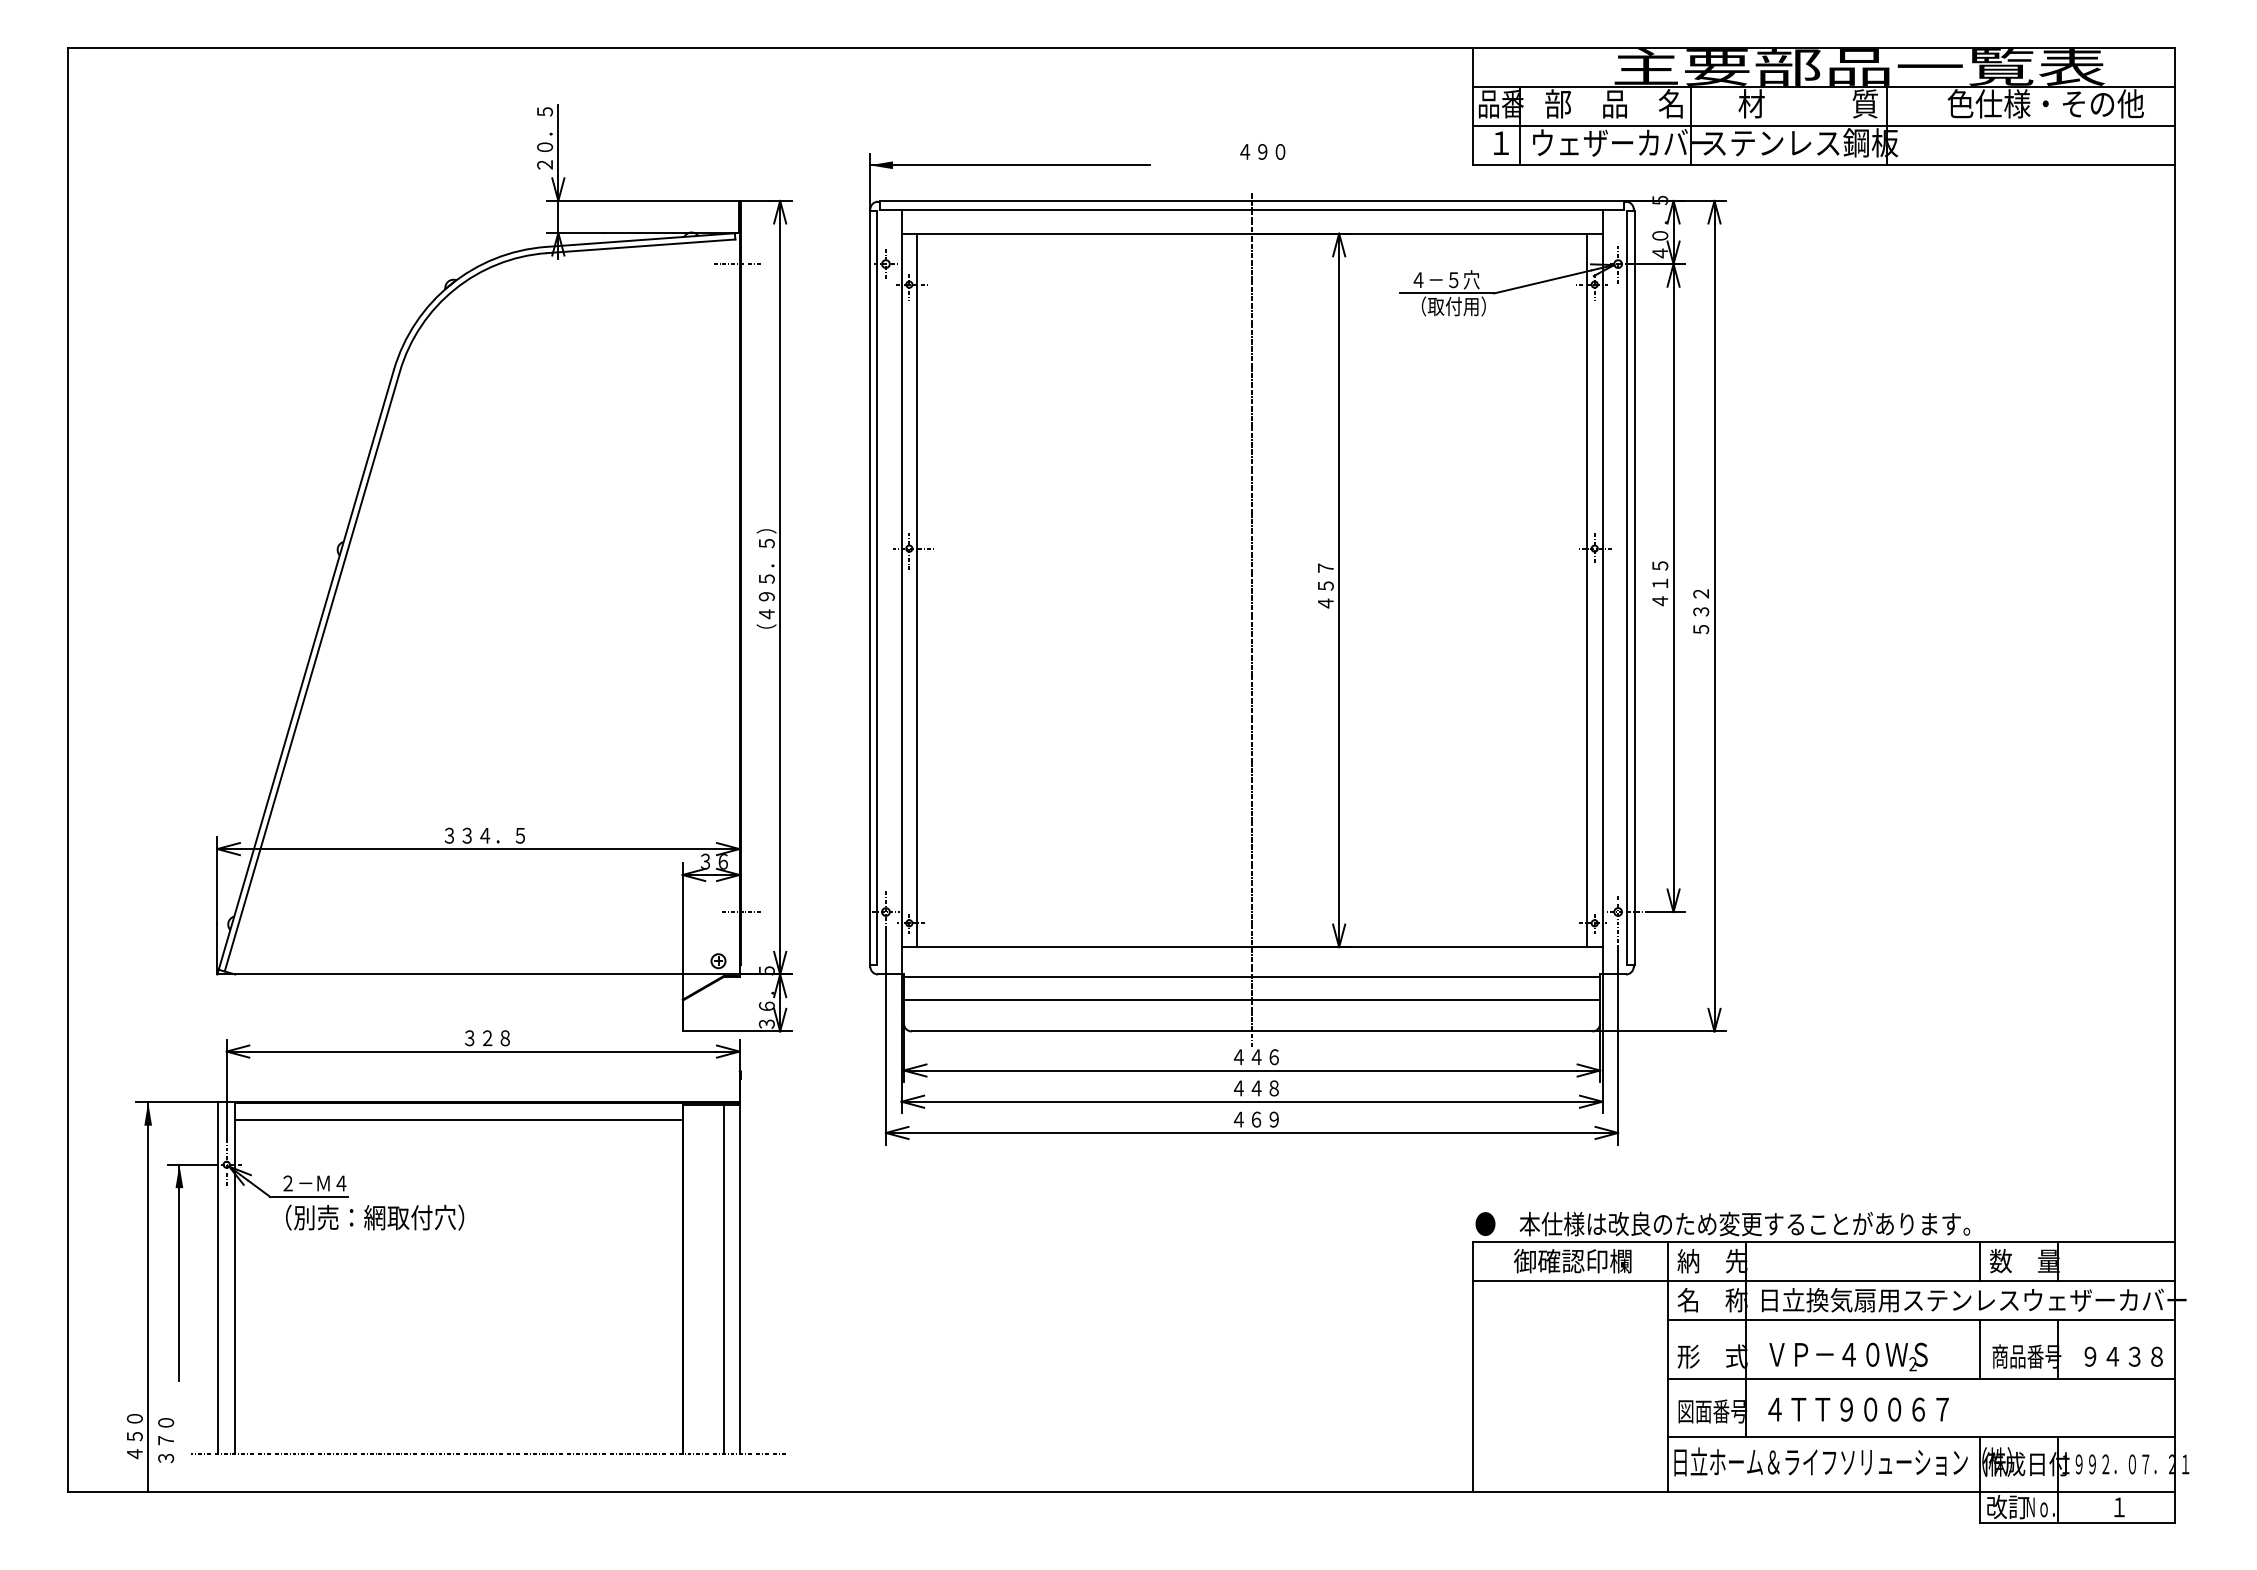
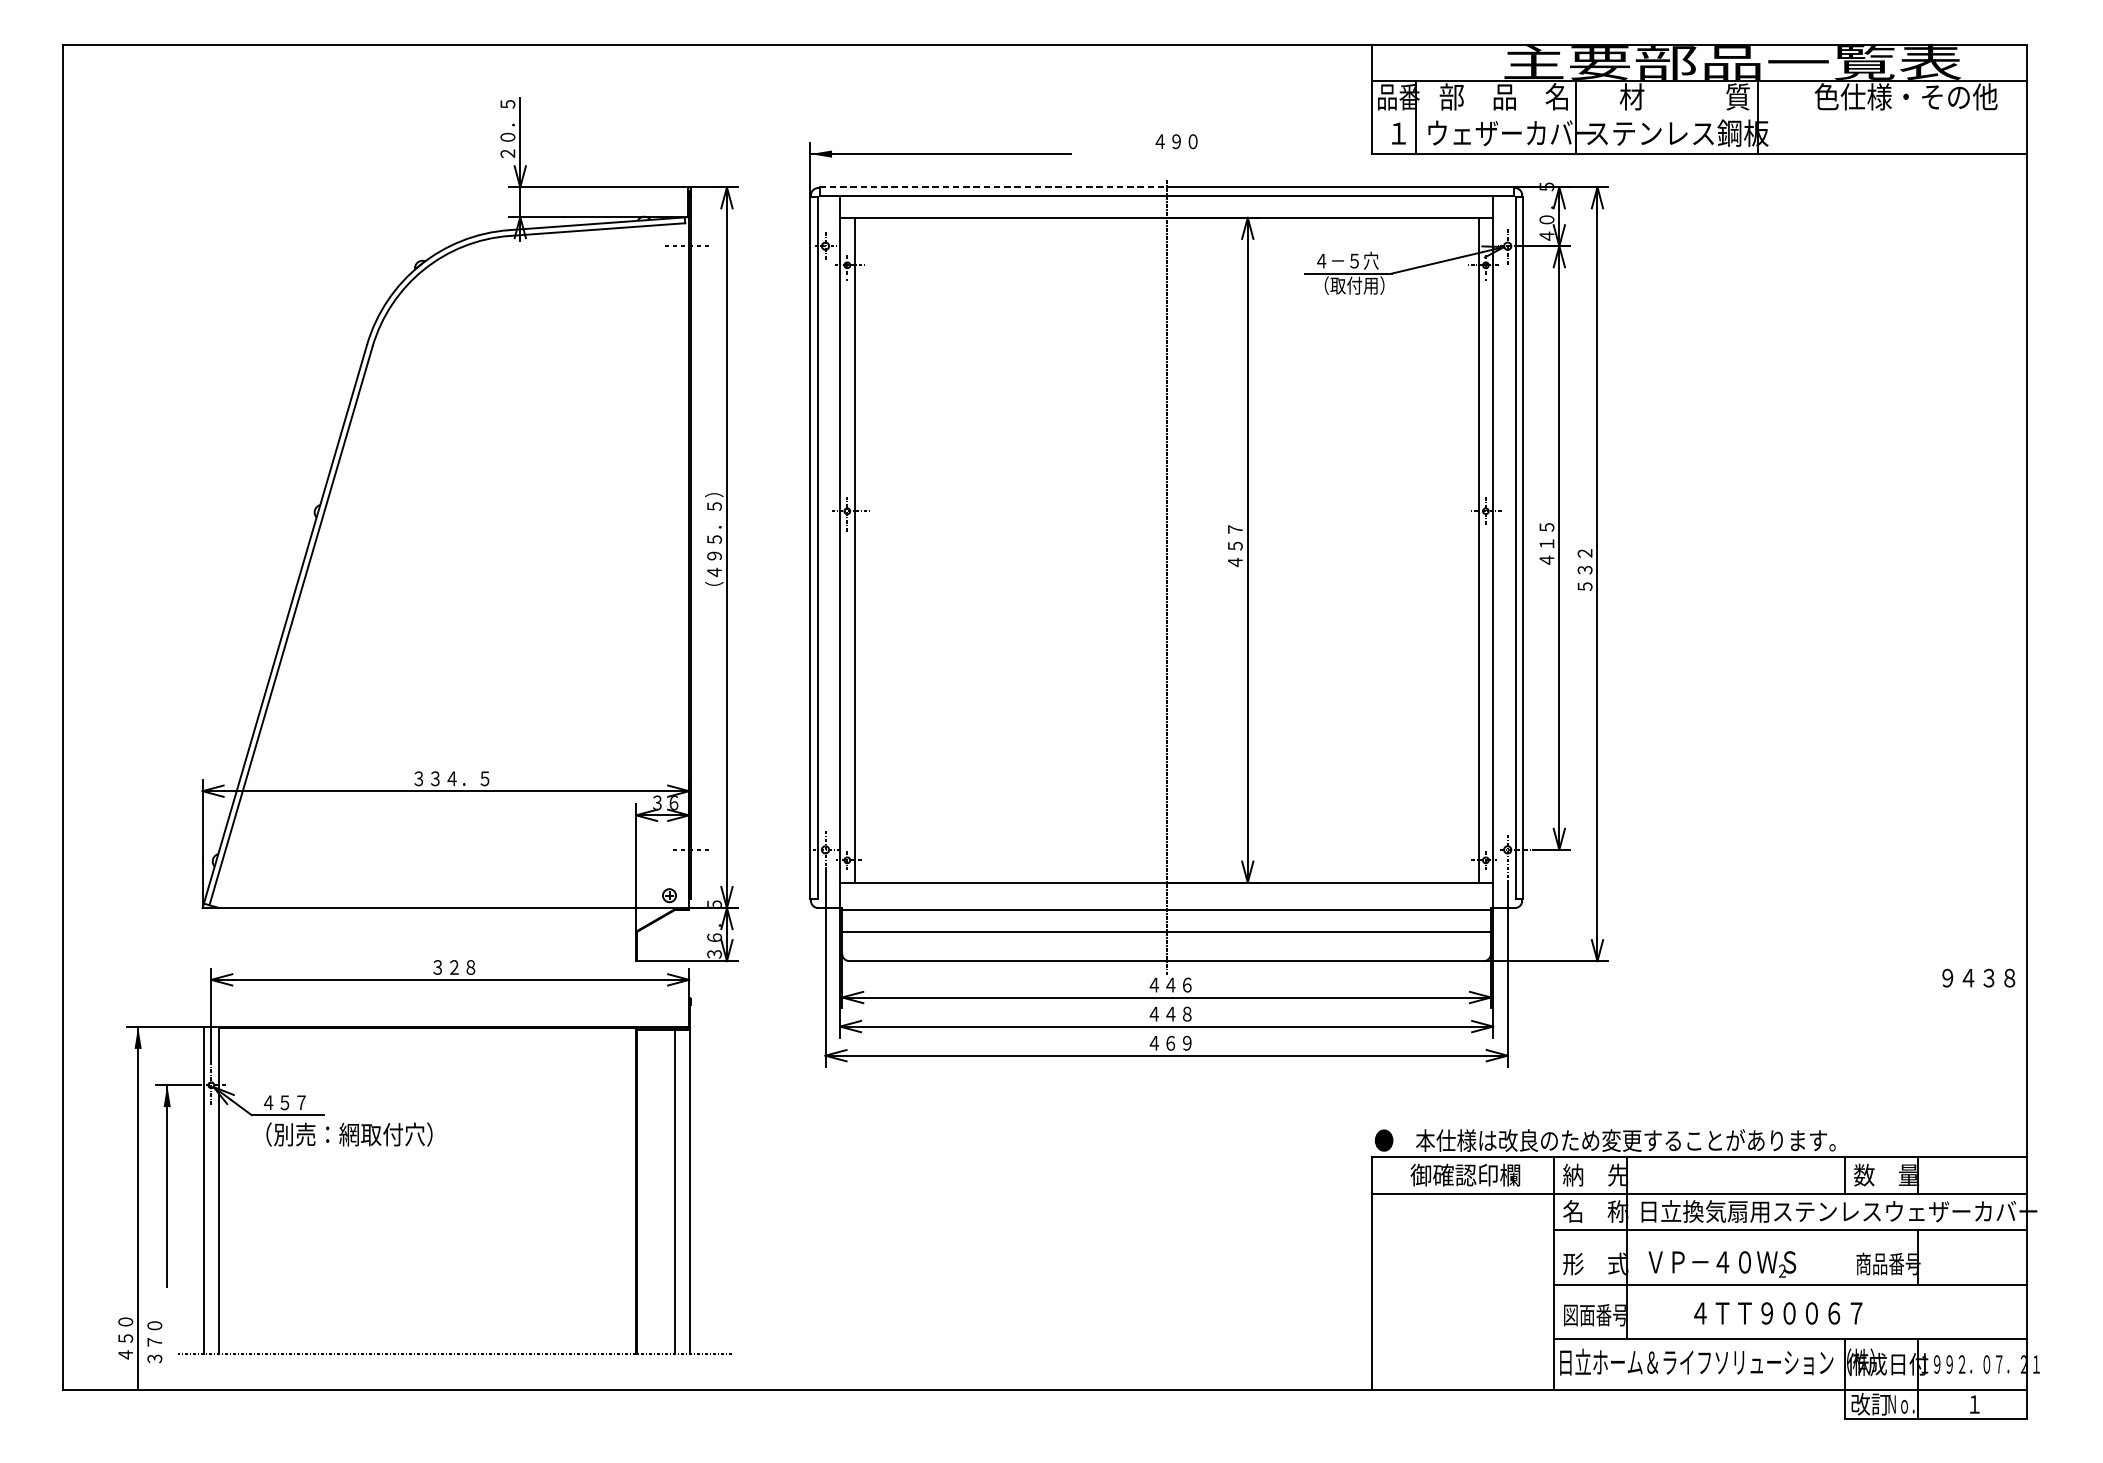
line: (1823, 125) -> (1699, 117), removed
line: (1066, 200) -> (993, 186), solid -> dashed
line: (458, 1120) -> (427, 1044), removed
text: (314, 1183) -> (293, 1102), ２－Ｍ４ -> ４５７
line: (1980, 1349) -> (1845, 1257), removed
text: (2123, 1356) -> (1978, 977), moved
text: (1858, 1409) -> (1778, 1313), moved

